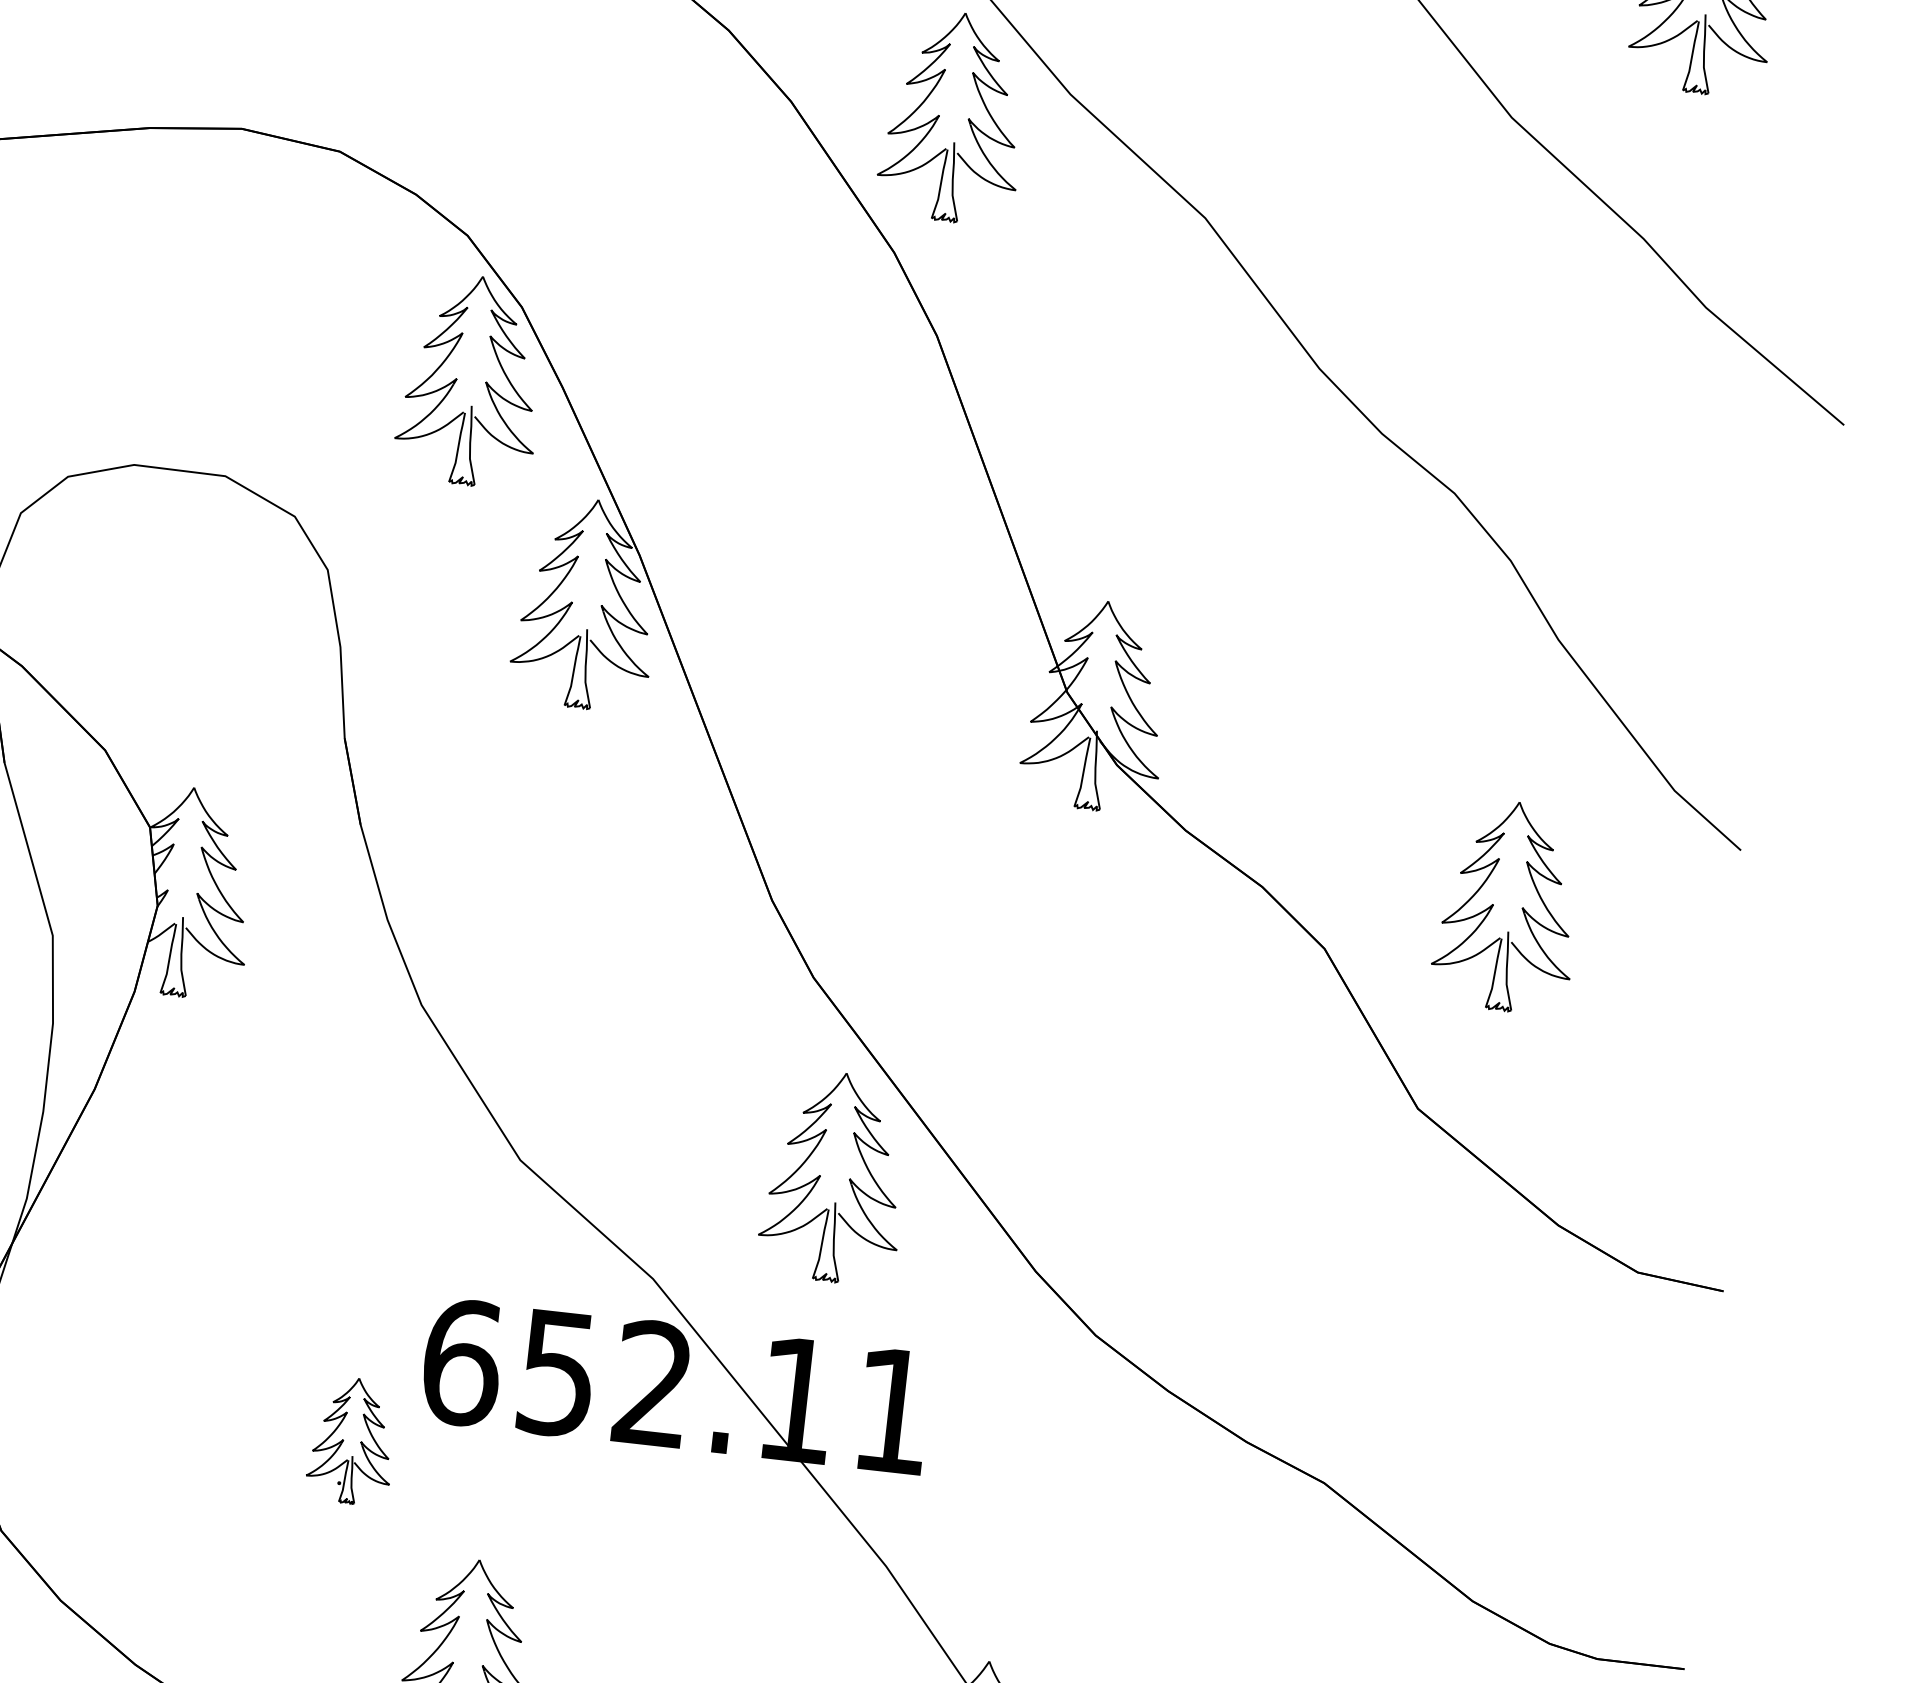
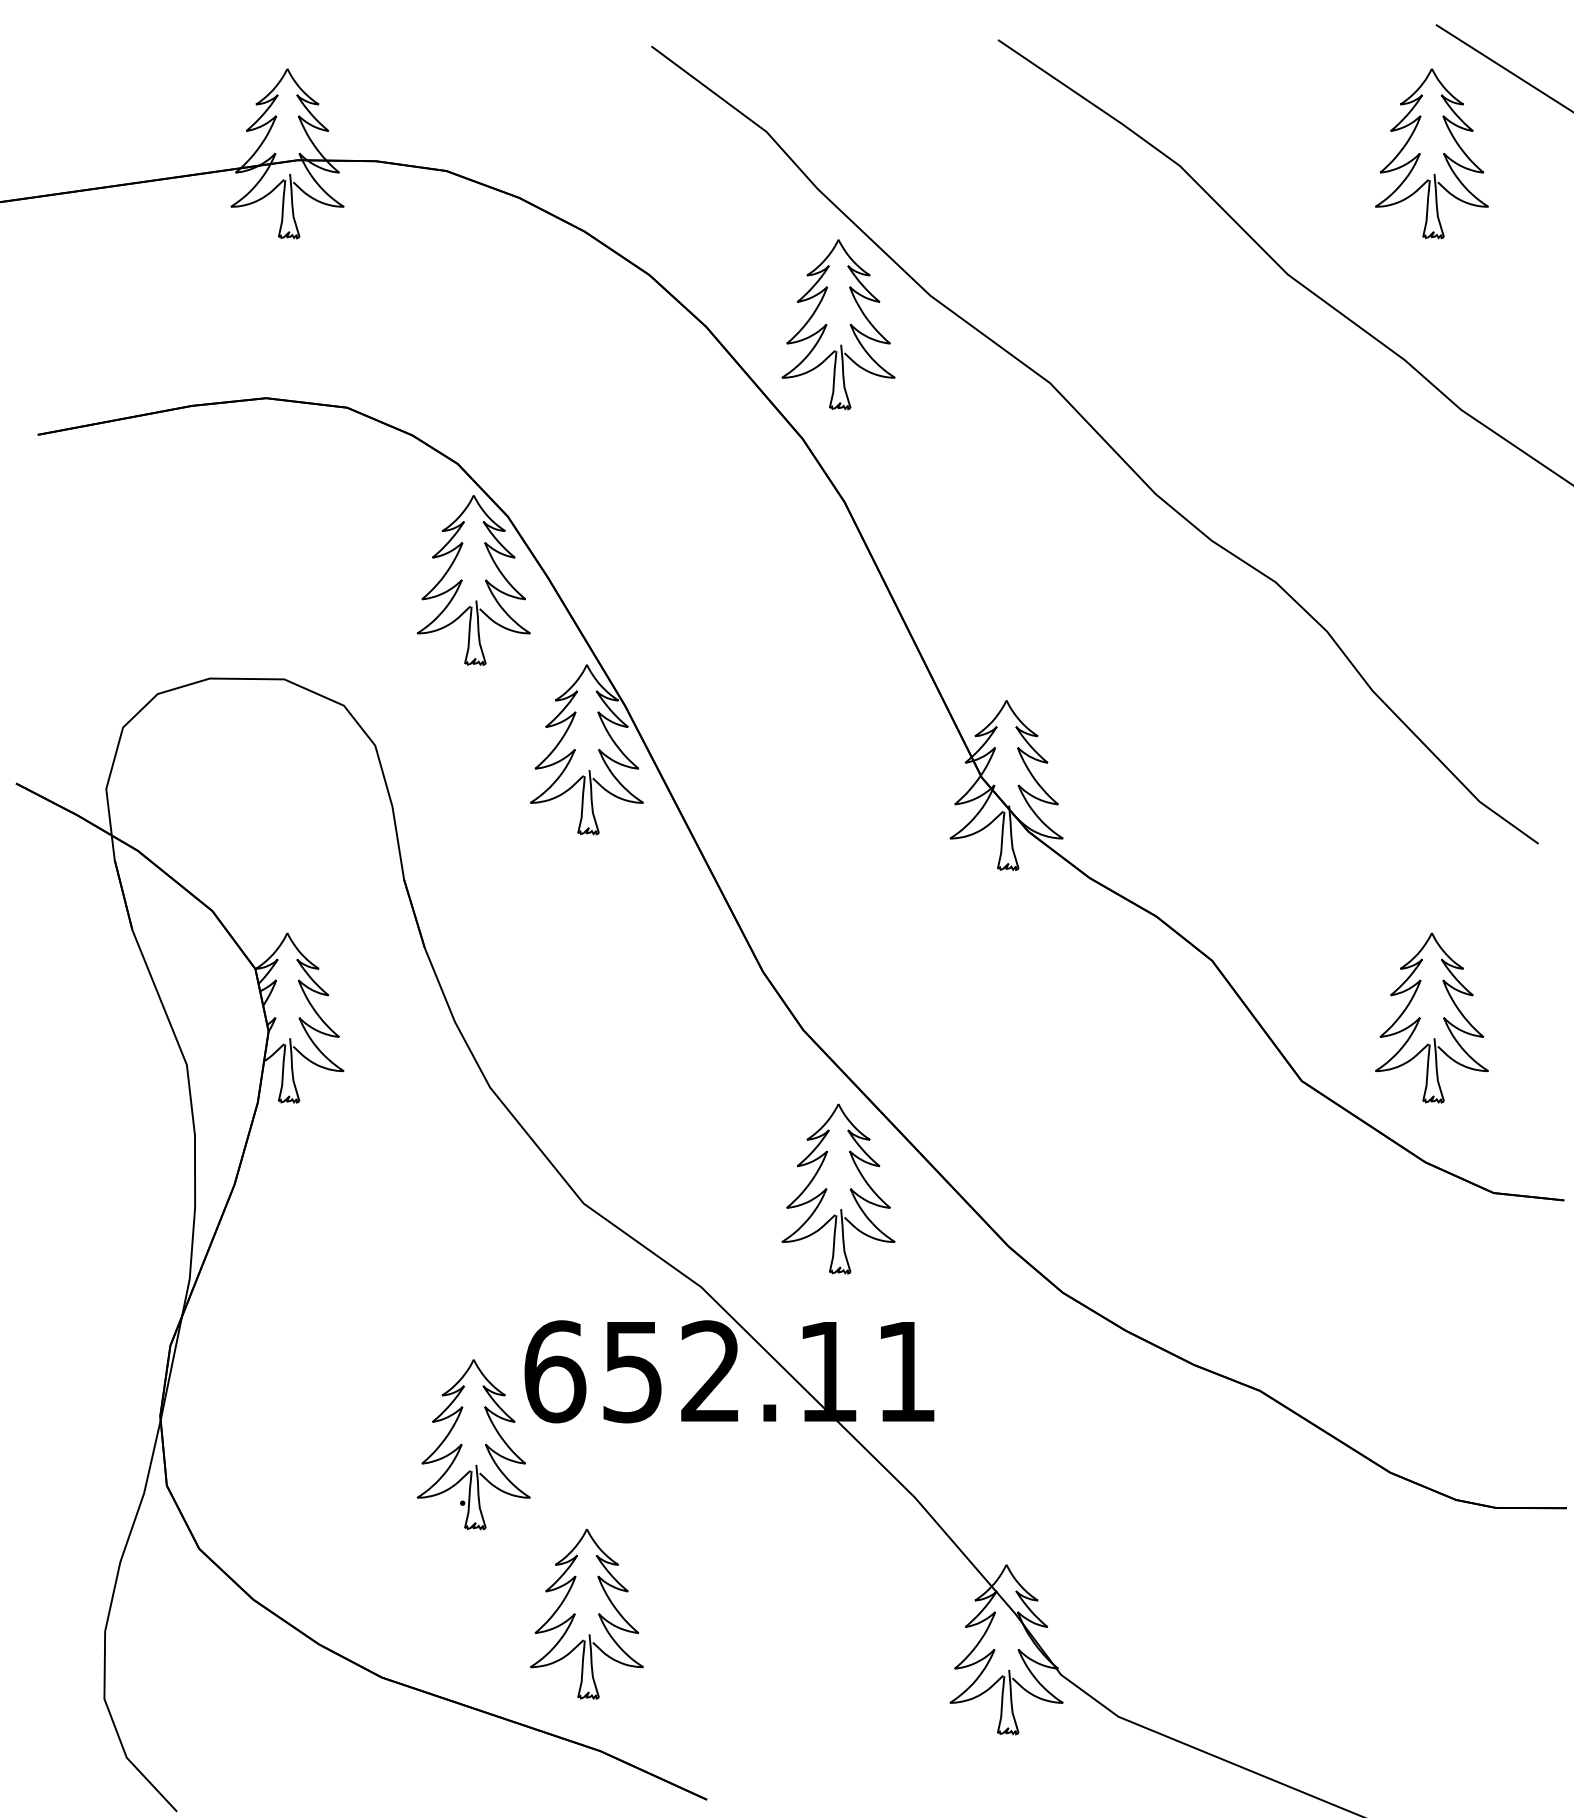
part: (1507, 905) -> (1431, 1017), moved
part: (352, 1440) -> (473, 1444), size x1.67

